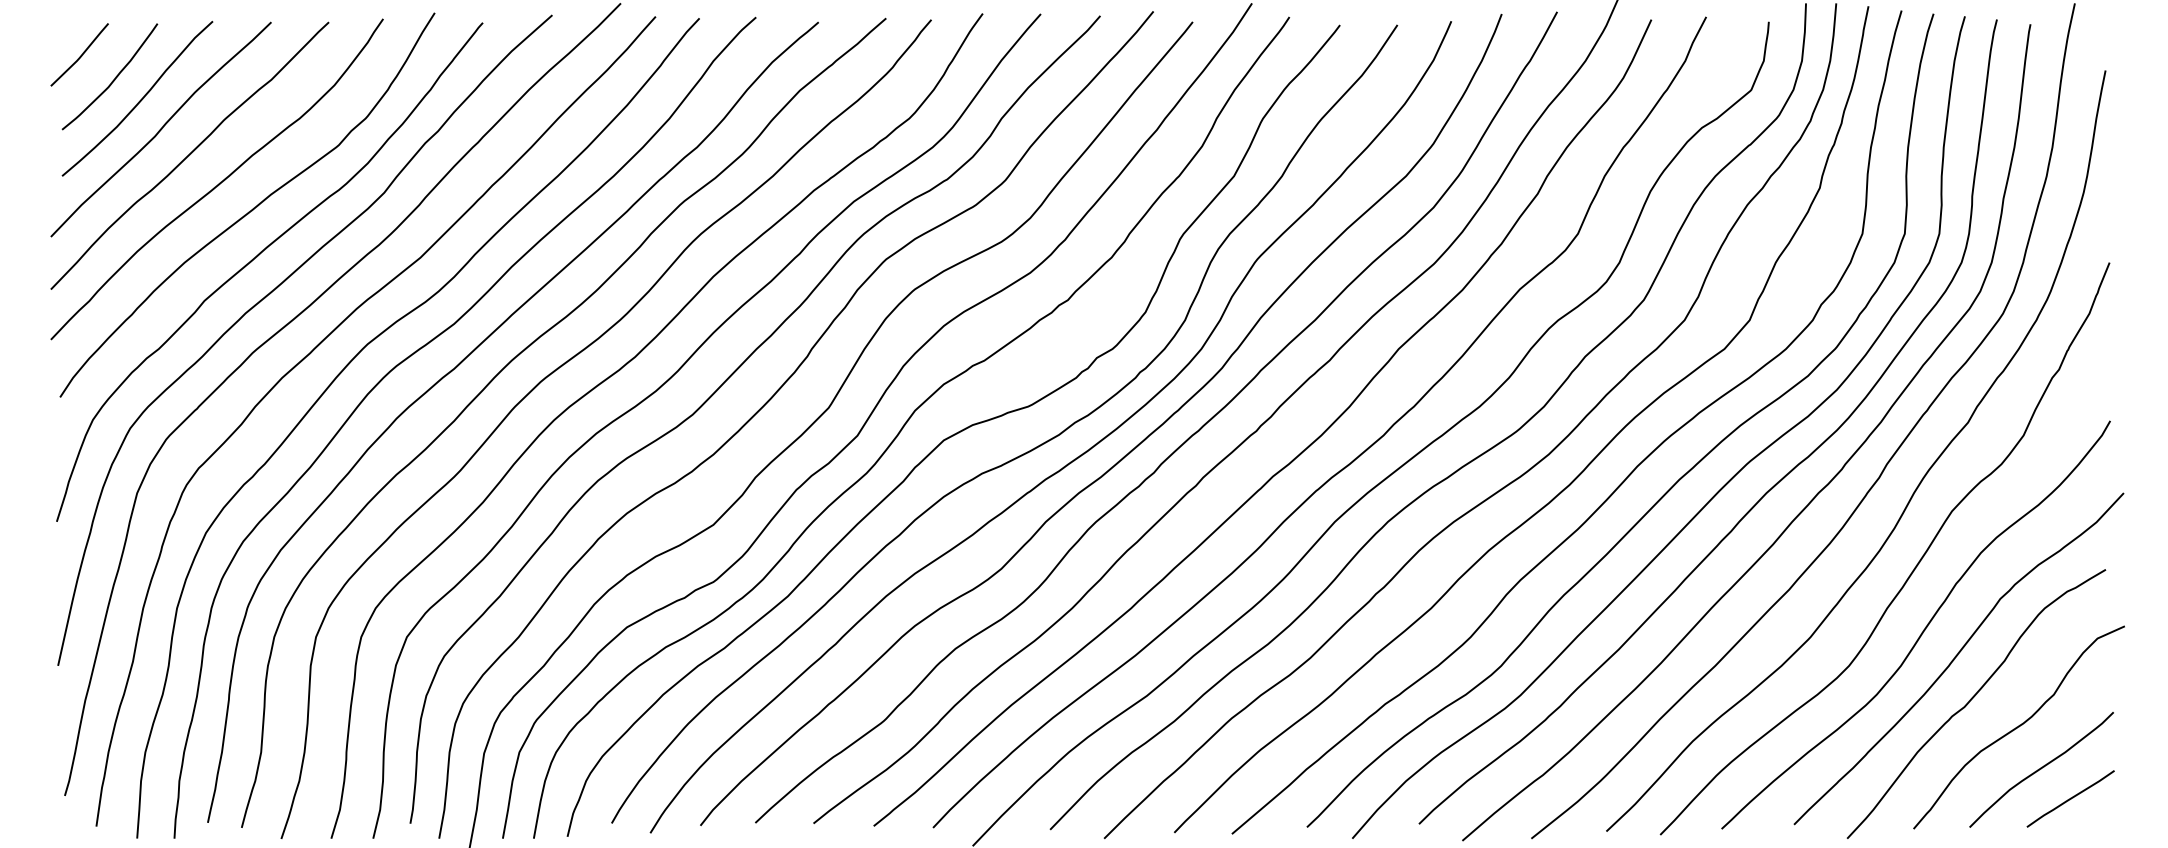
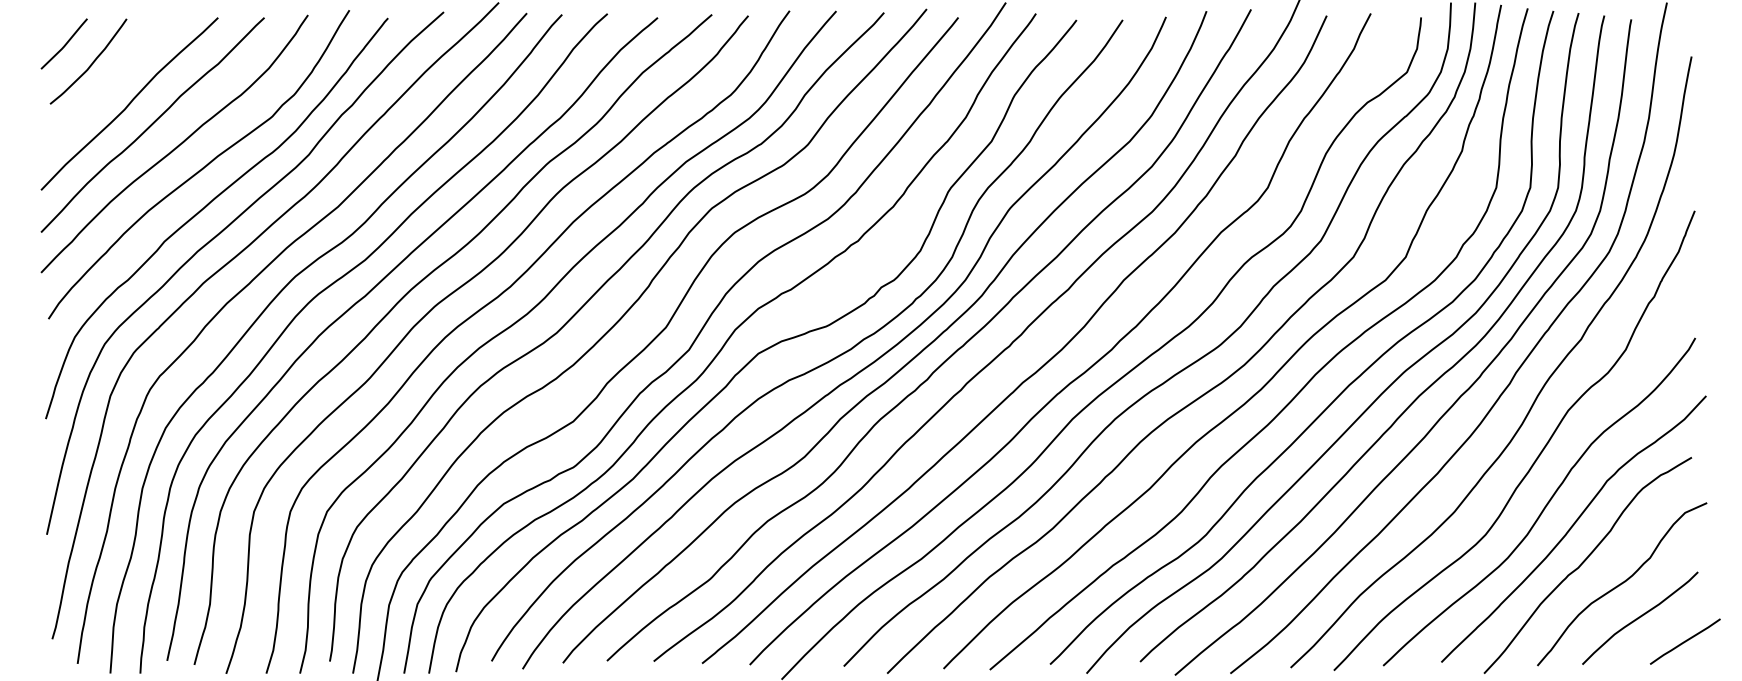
curve: (139, 100) -> (112, 80), removed
line: (2070, 798) -> (1685, 641), moved

